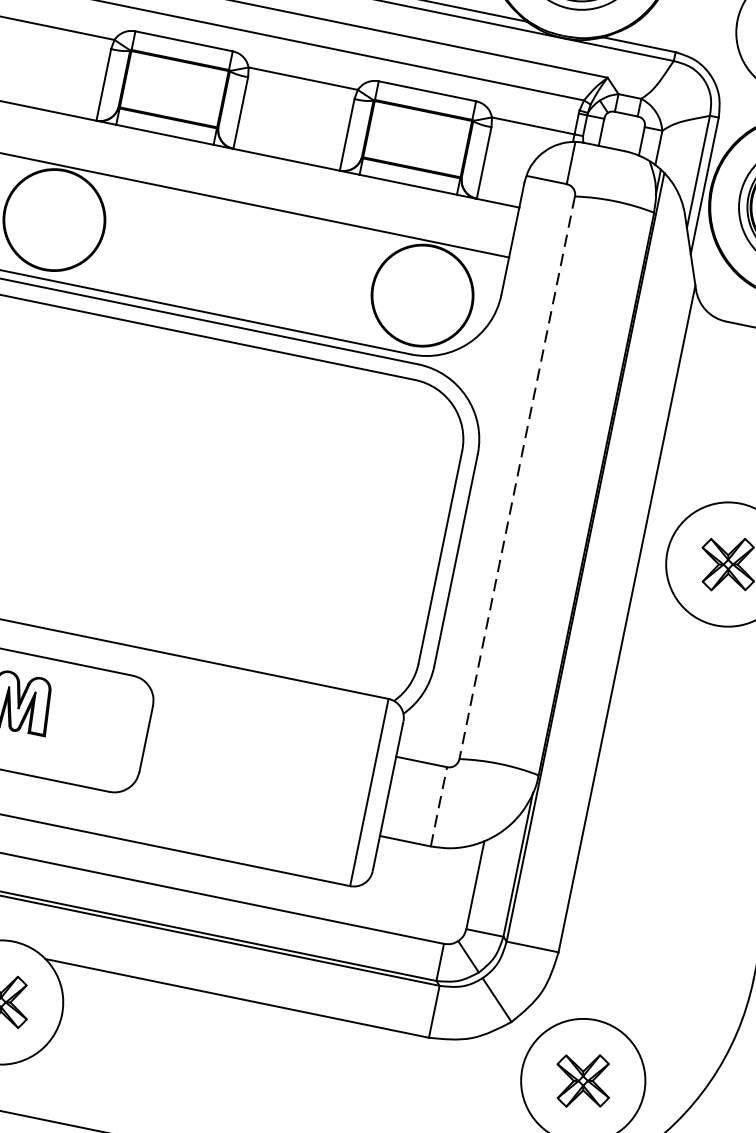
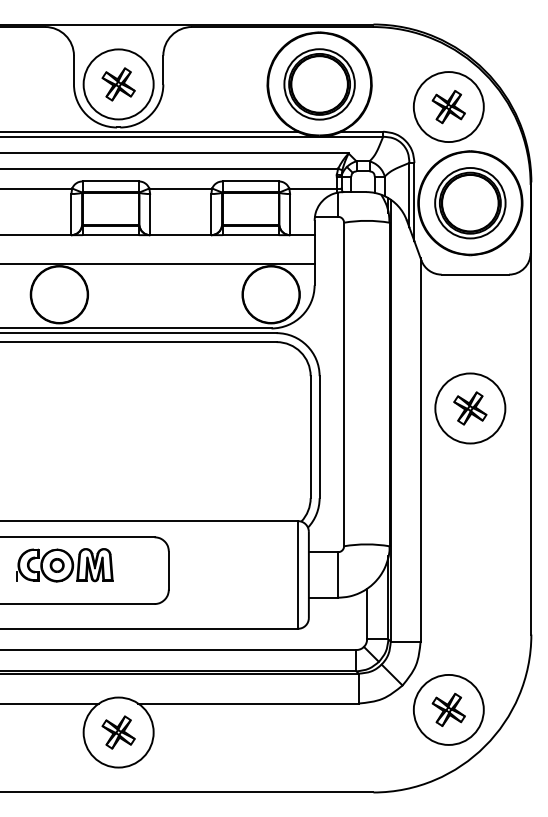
line: (518, 477) -> (344, 384), dashed -> solid
line: (439, 806) -> (338, 574), dashed -> solid

